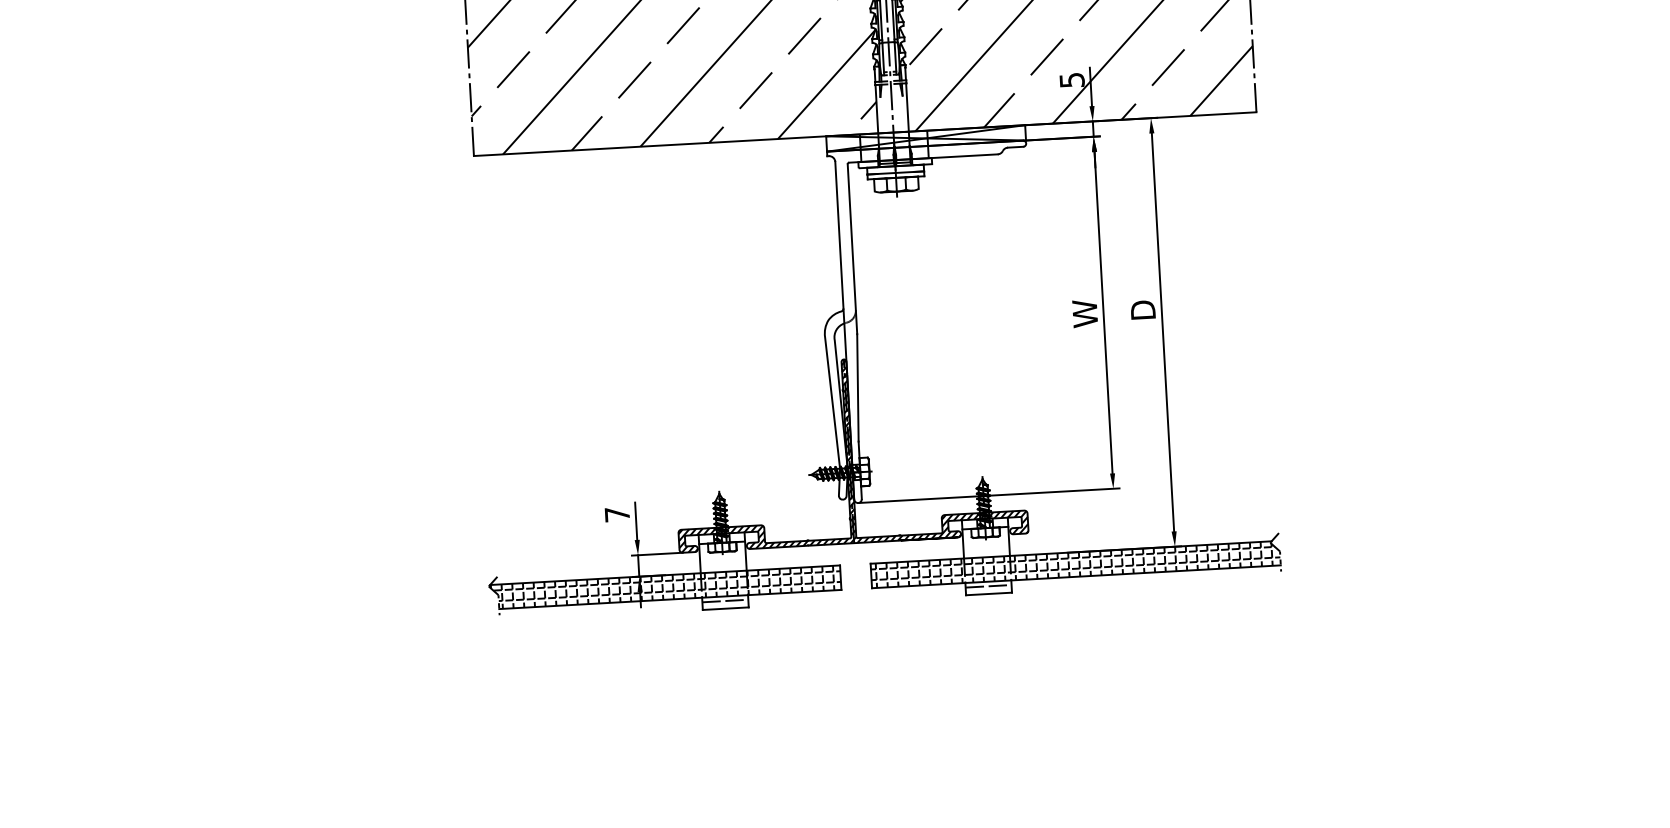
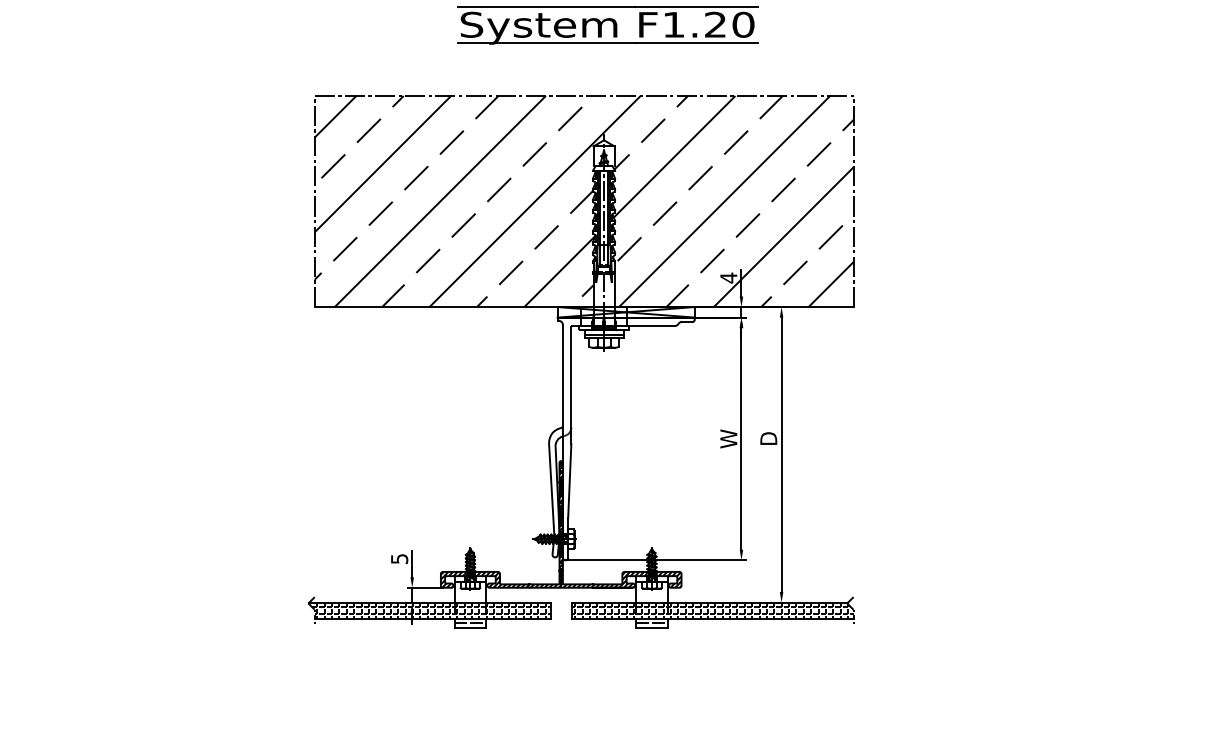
text: (1071, 79) -> (728, 277), 5 -> 4
text: (617, 513) -> (399, 558), 7 -> 5

